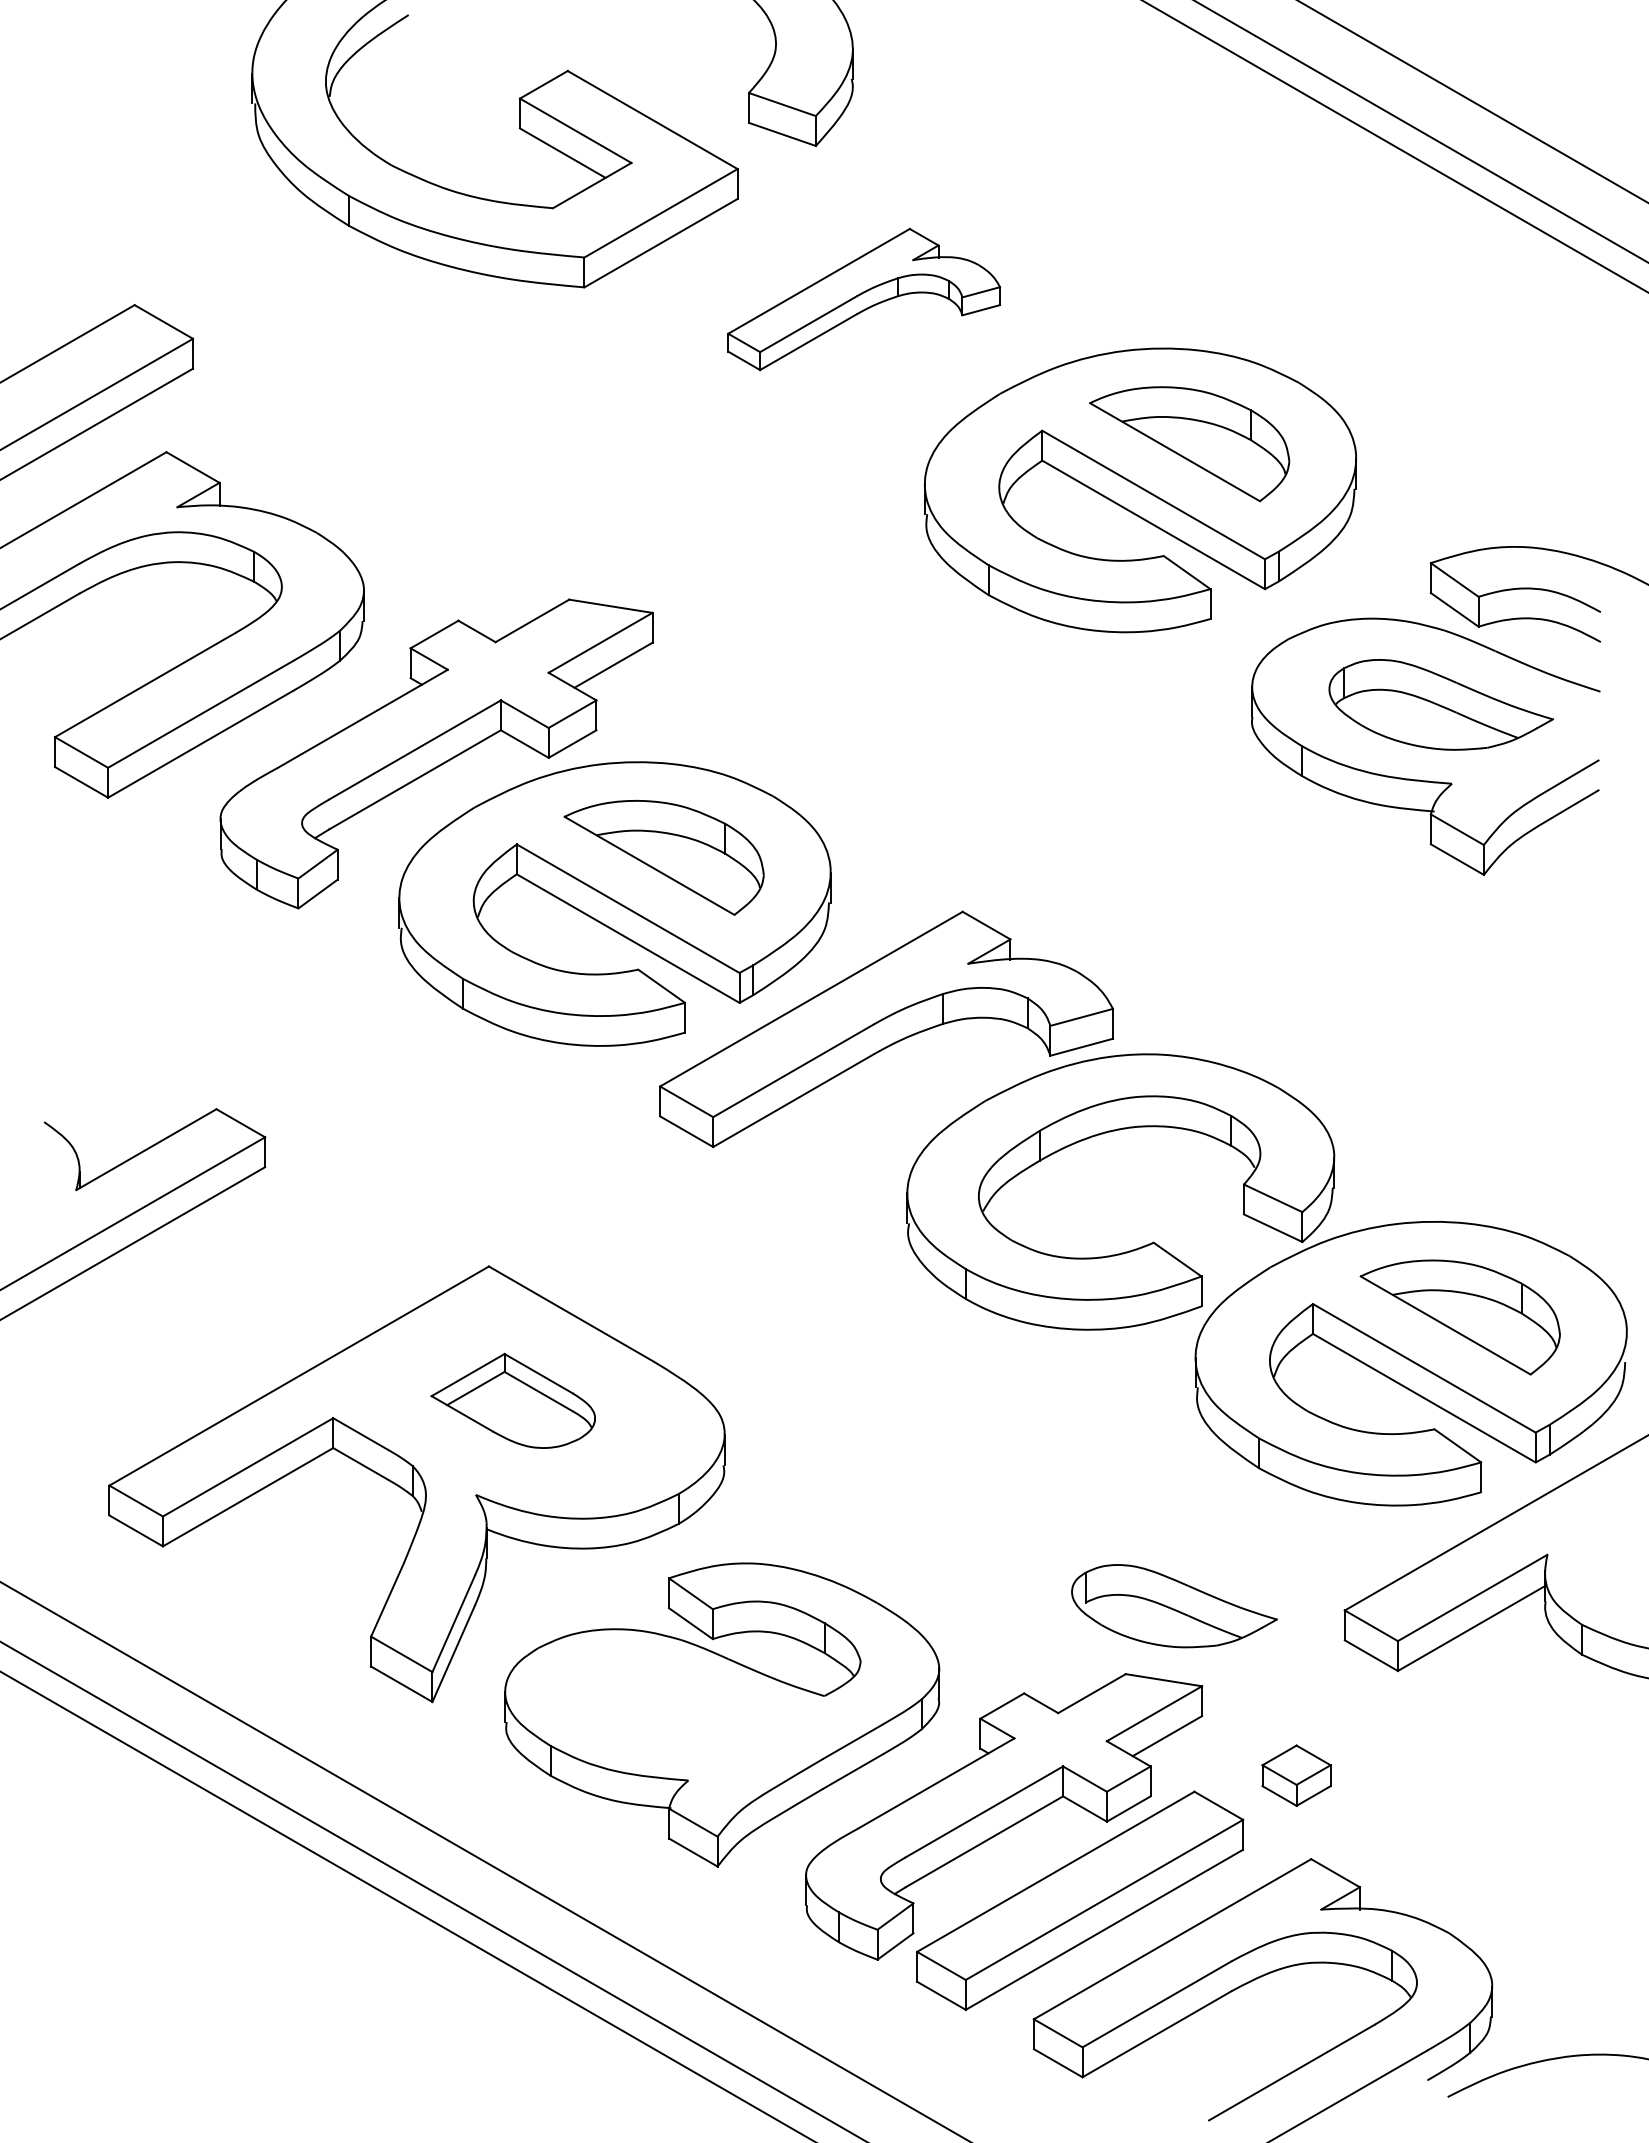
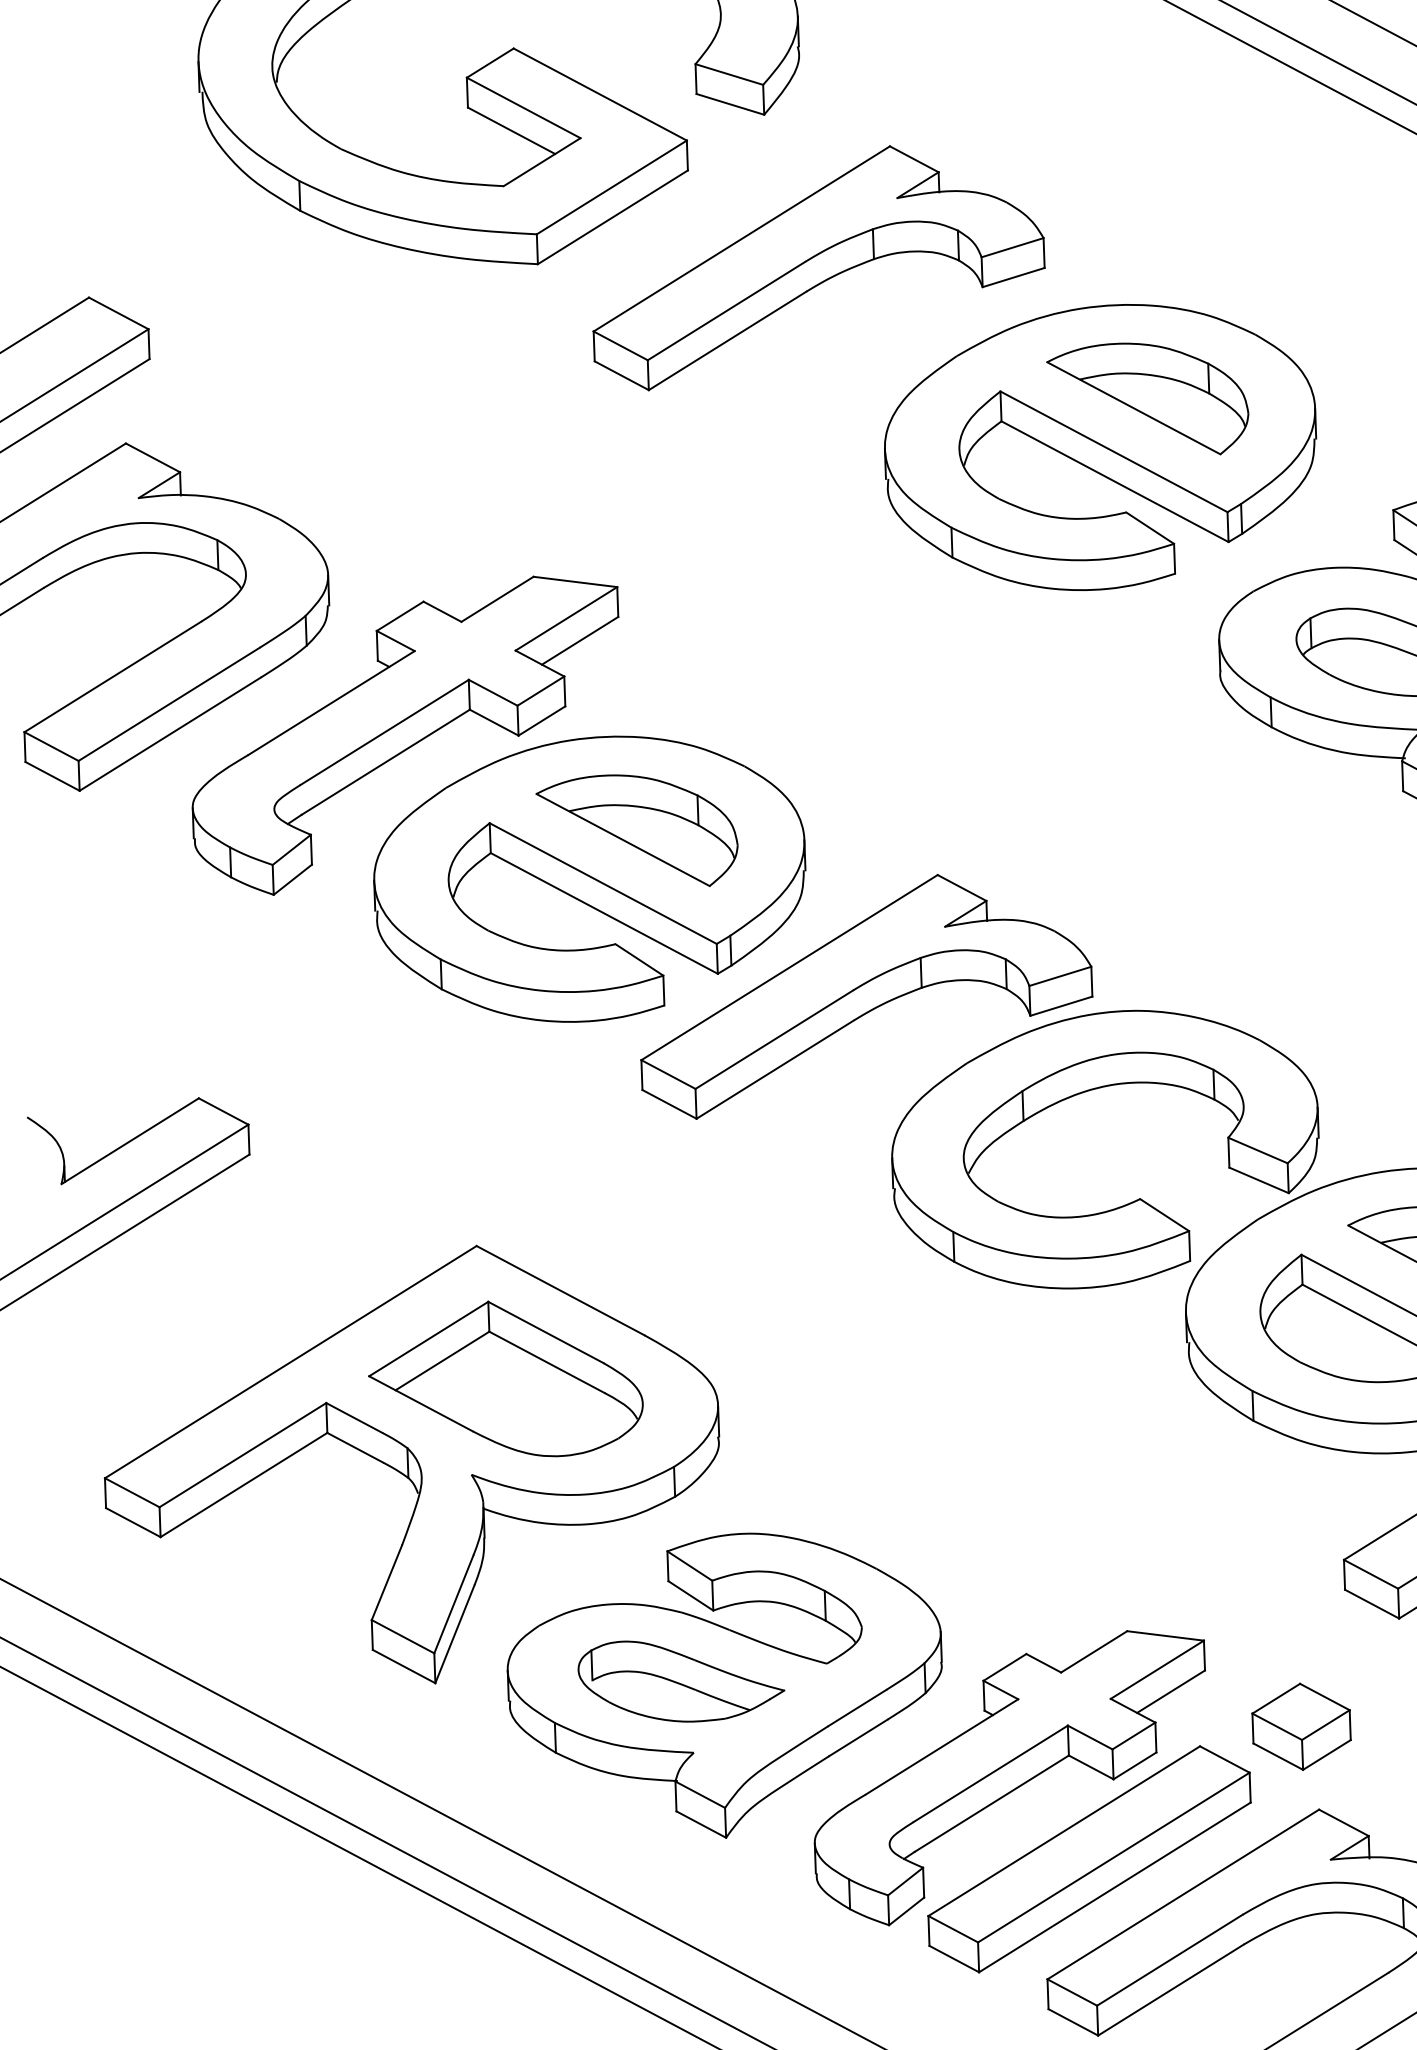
part: (863, 299) -> (817, 266), size x1.67
part: (513, 1400) -> (505, 1379), size x1.67
part: (1174, 1606) -> (681, 1681), moved
part: (1296, 1775) -> (1301, 1726), size x1.43

